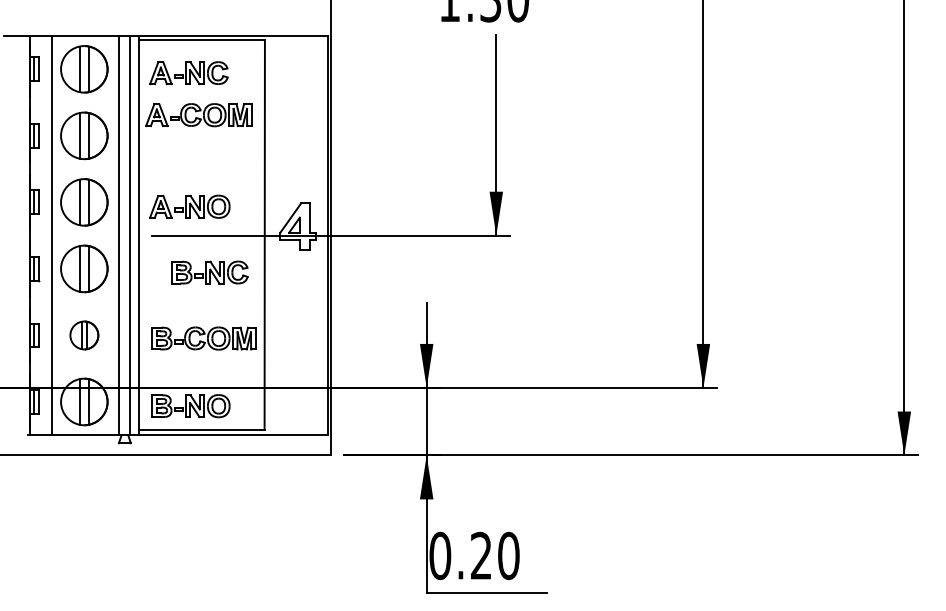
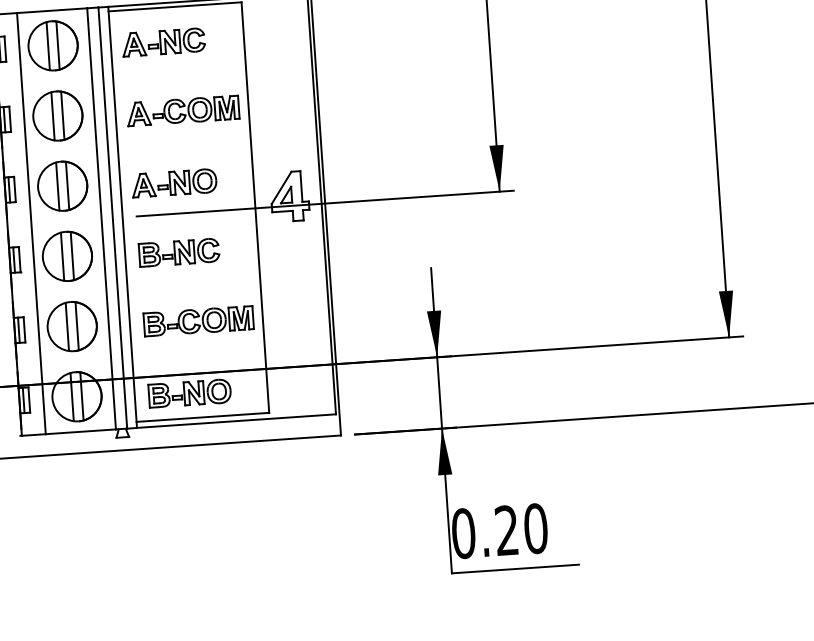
part: (198, 115) -> (182, 111), moved
part: (209, 272) -> (178, 252), moved
part: (84, 335) -> (72, 326), size x1.67

